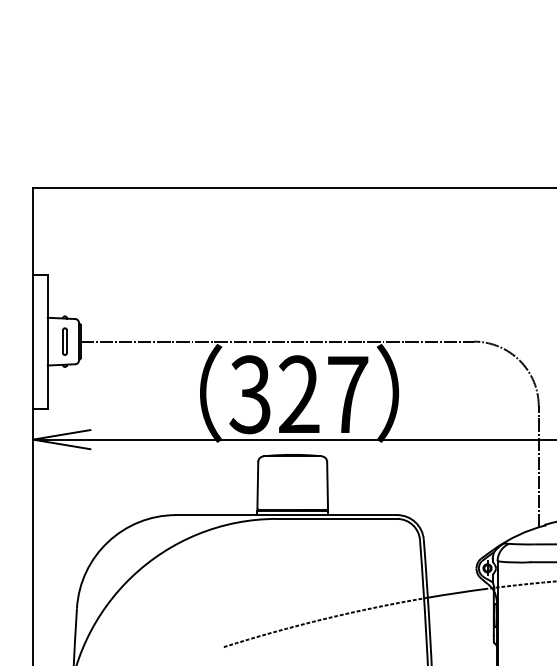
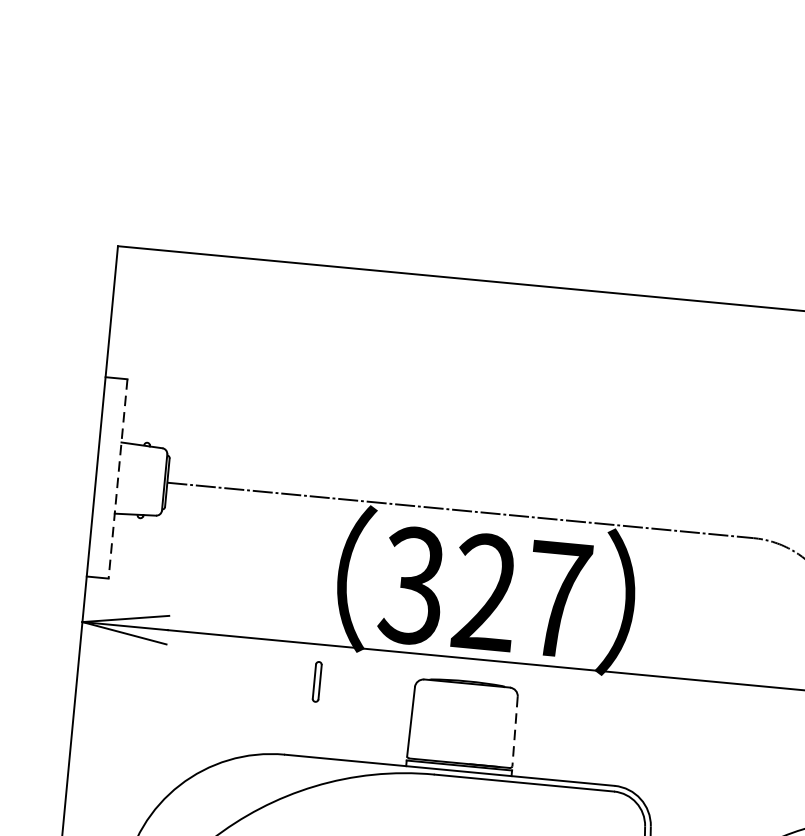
part: (64, 341) -> (316, 681), moved
line: (47, 342) -> (117, 479), solid -> dashed
line: (327, 485) -> (514, 731), solid -> dashed

